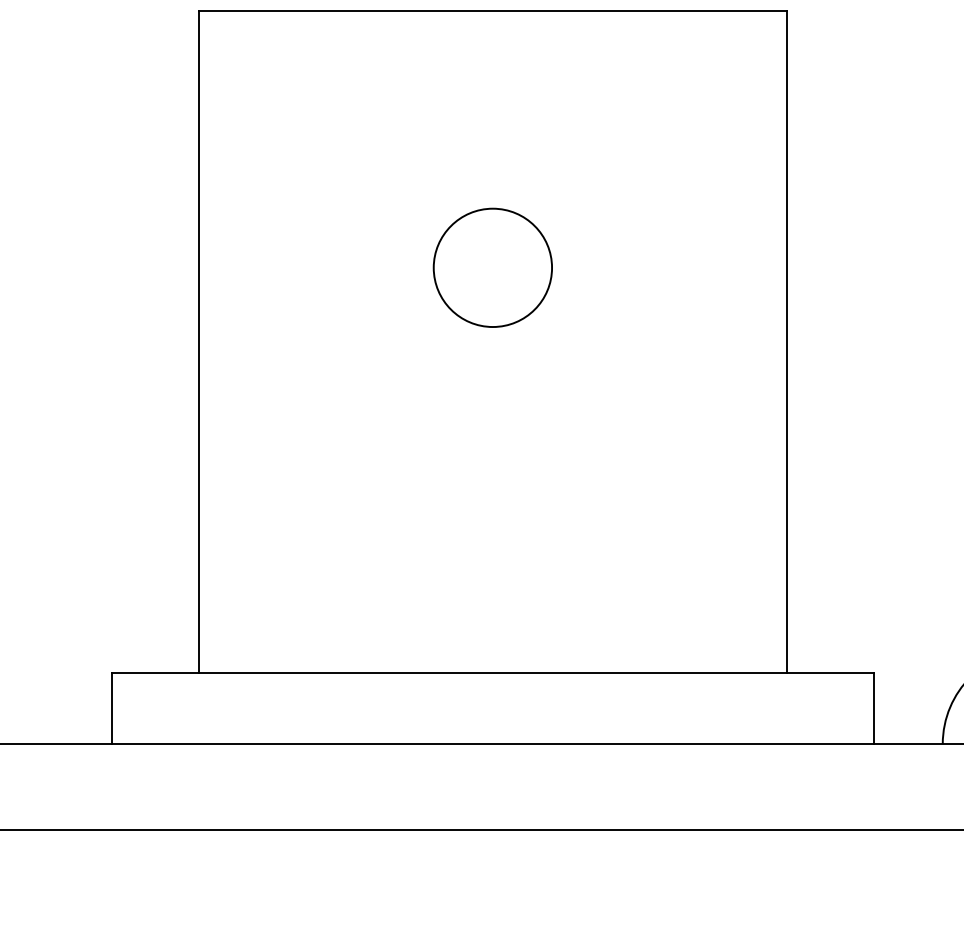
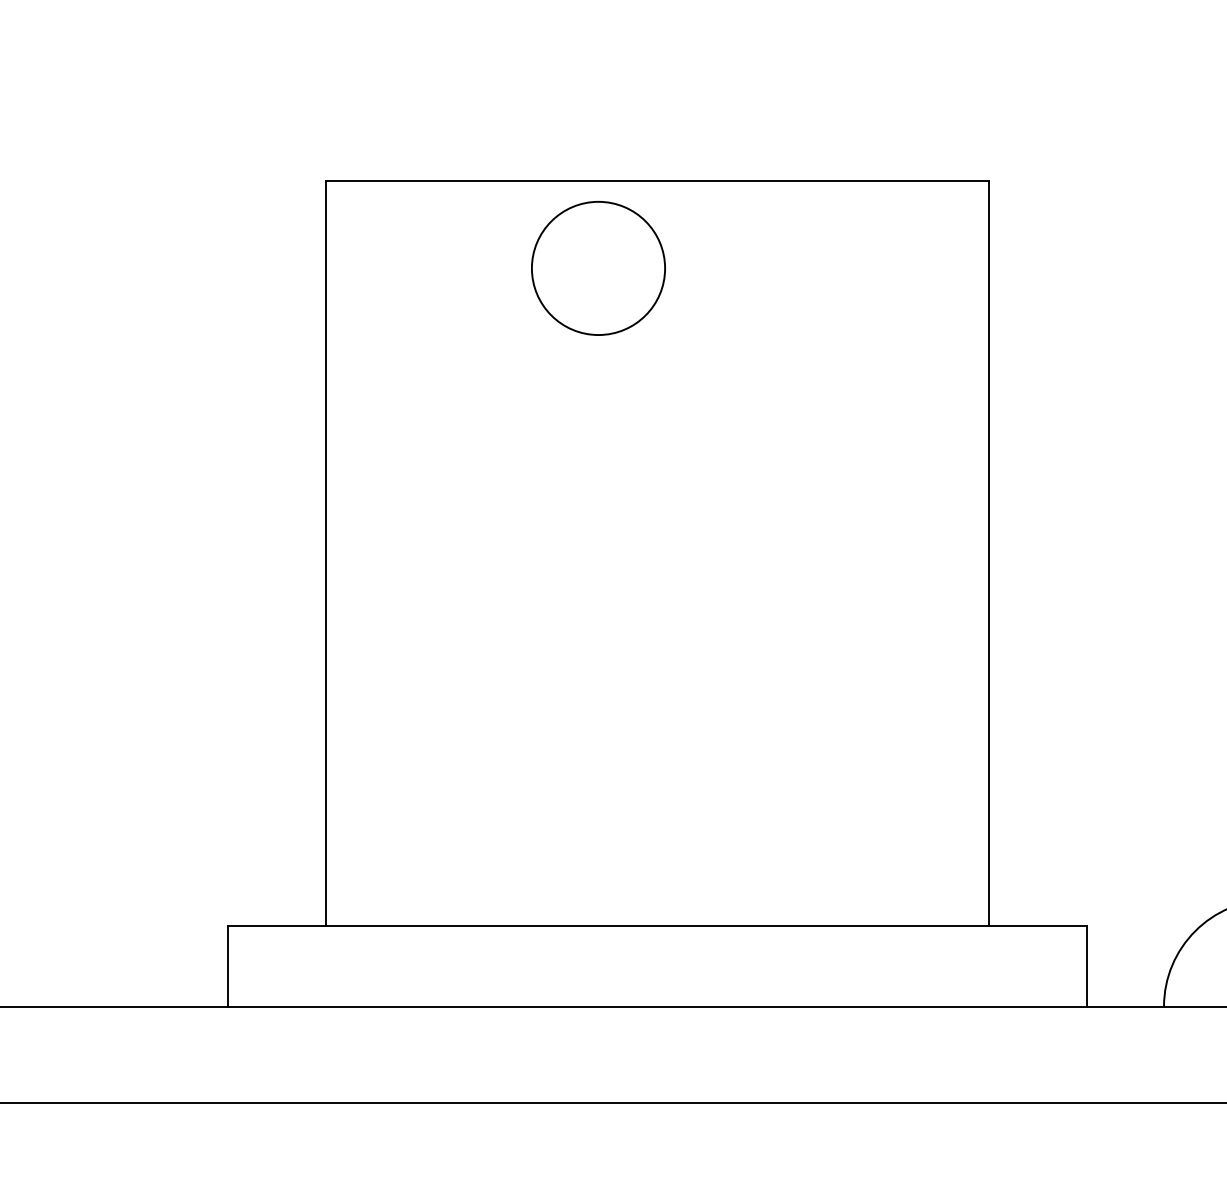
circle: (492, 267) -> (598, 268), moved

